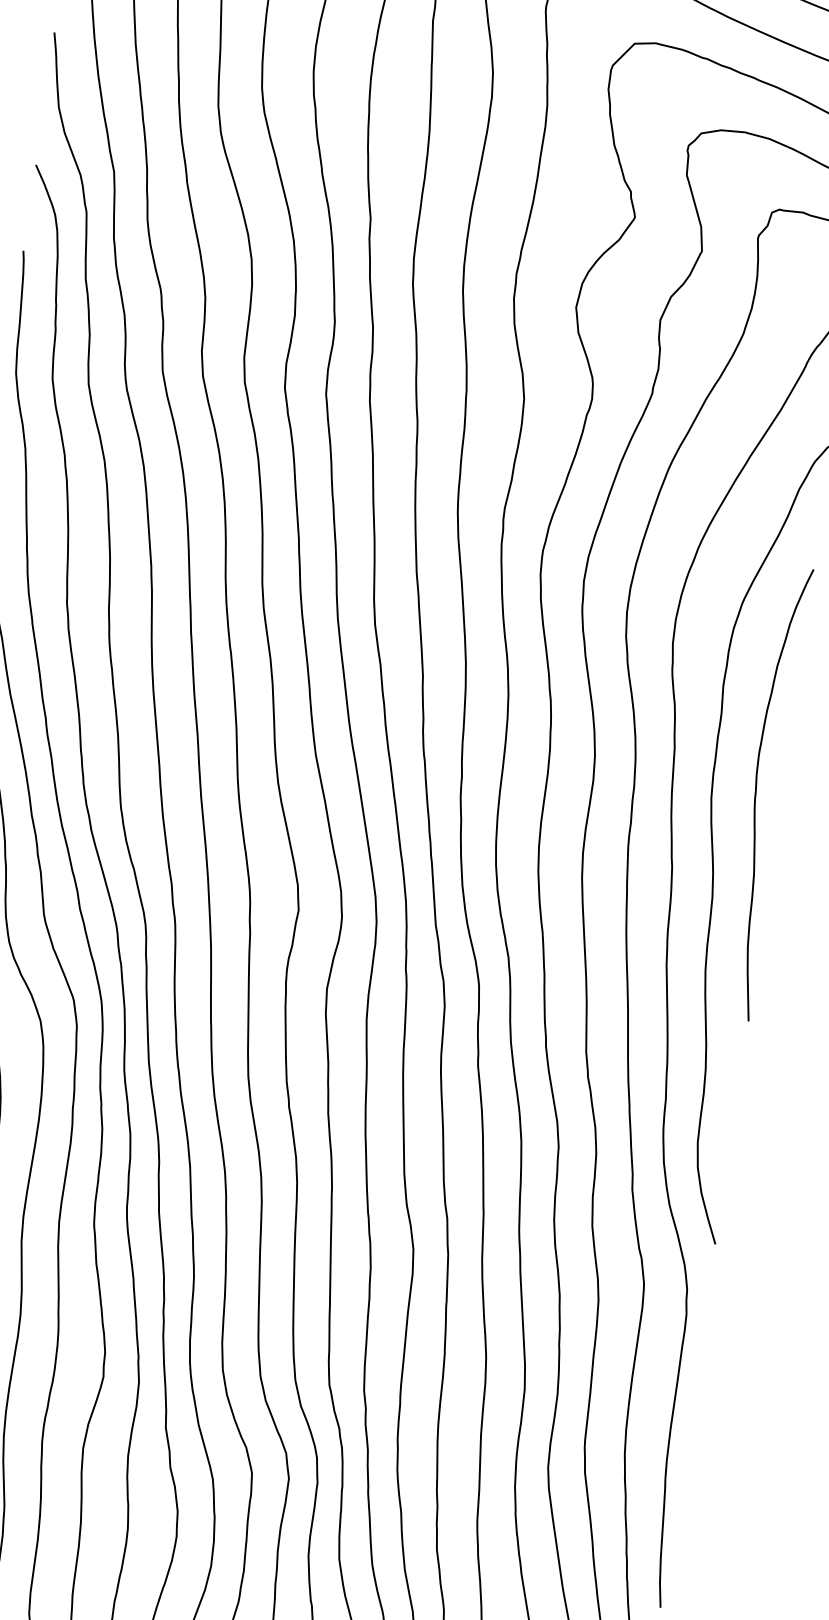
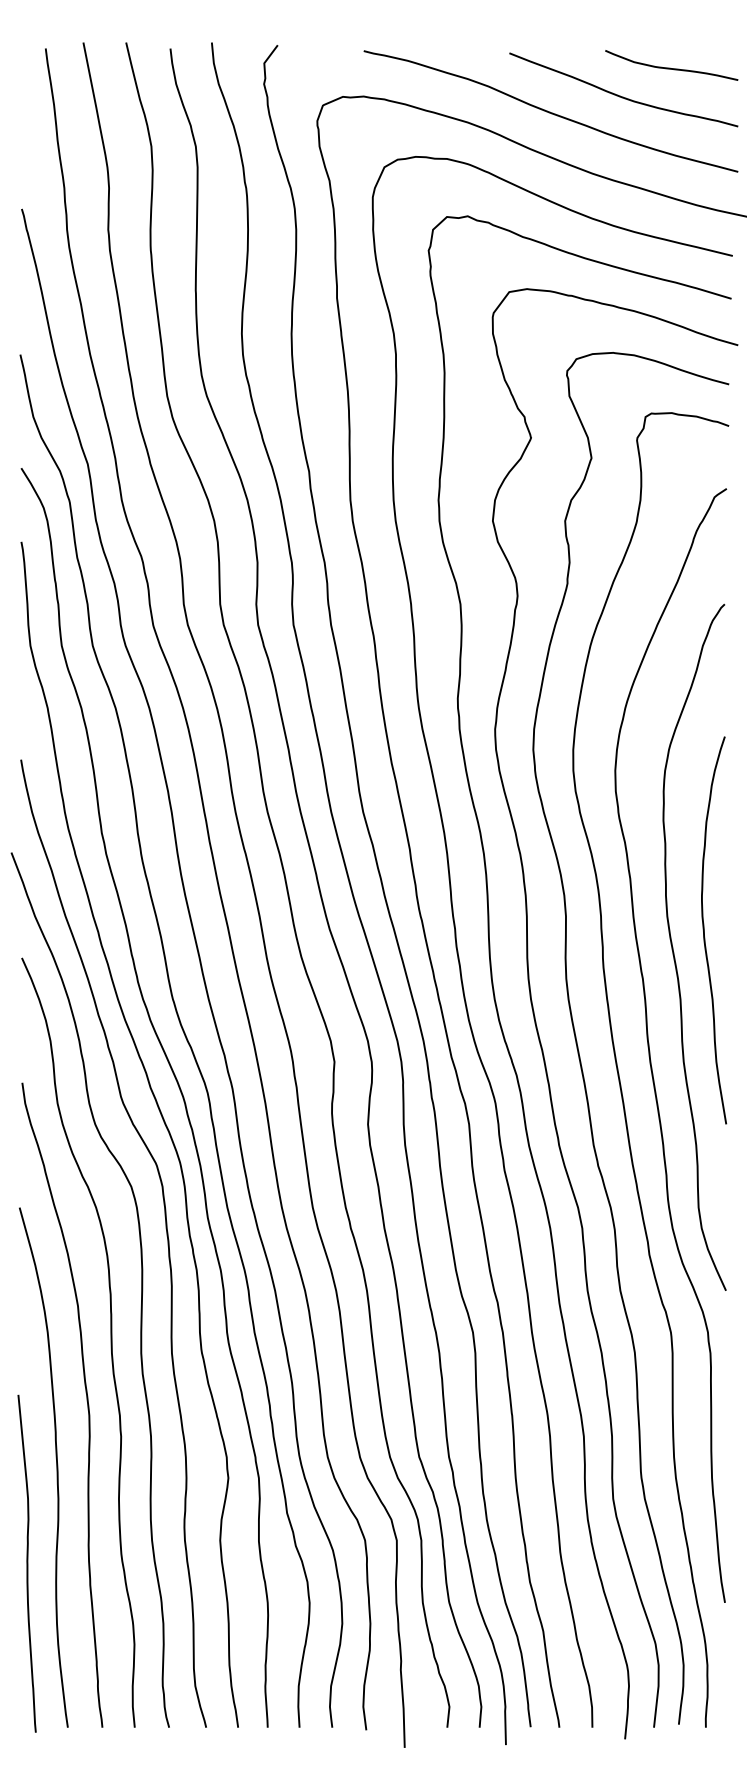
curve: (756, 791) -> (704, 930), moved

